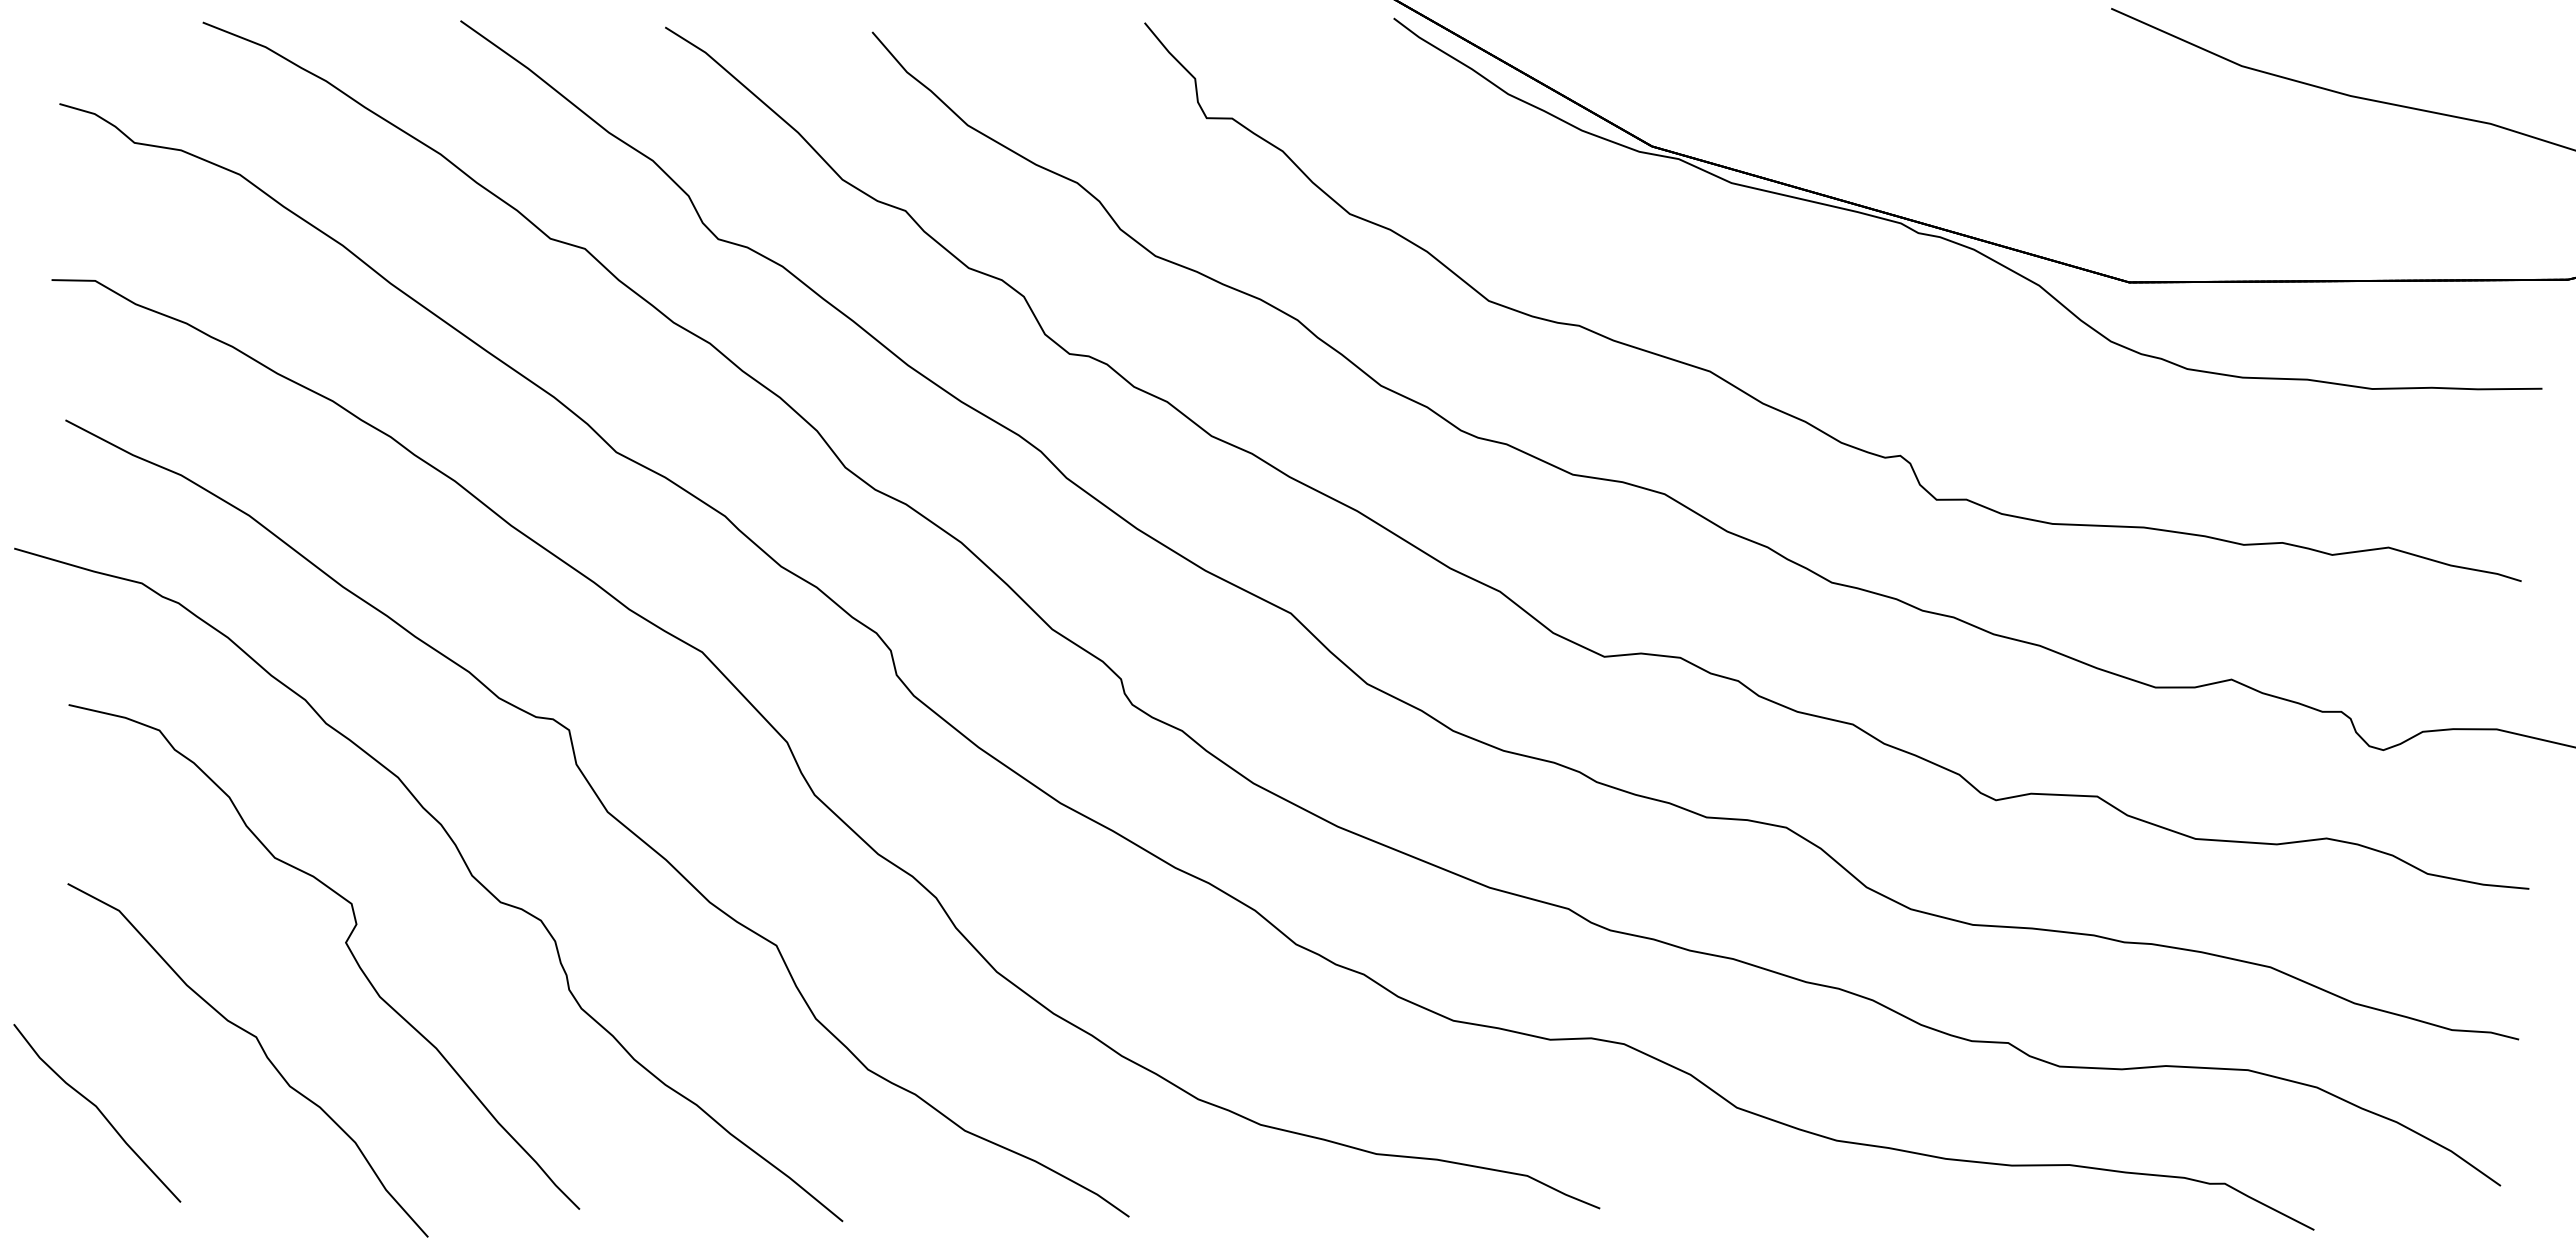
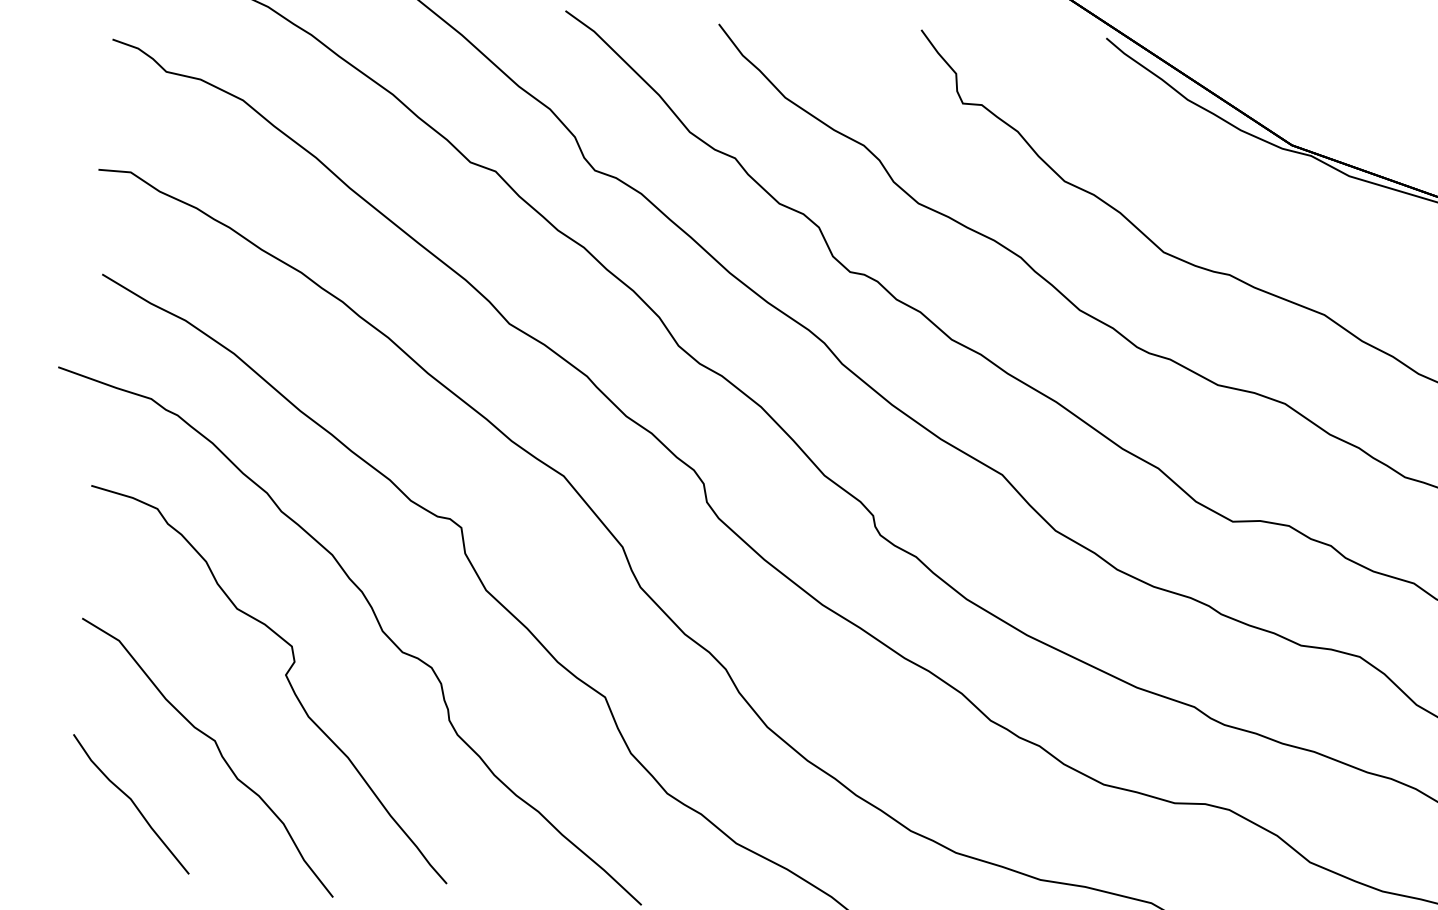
part: (97, 1113) -> (131, 804), moved

